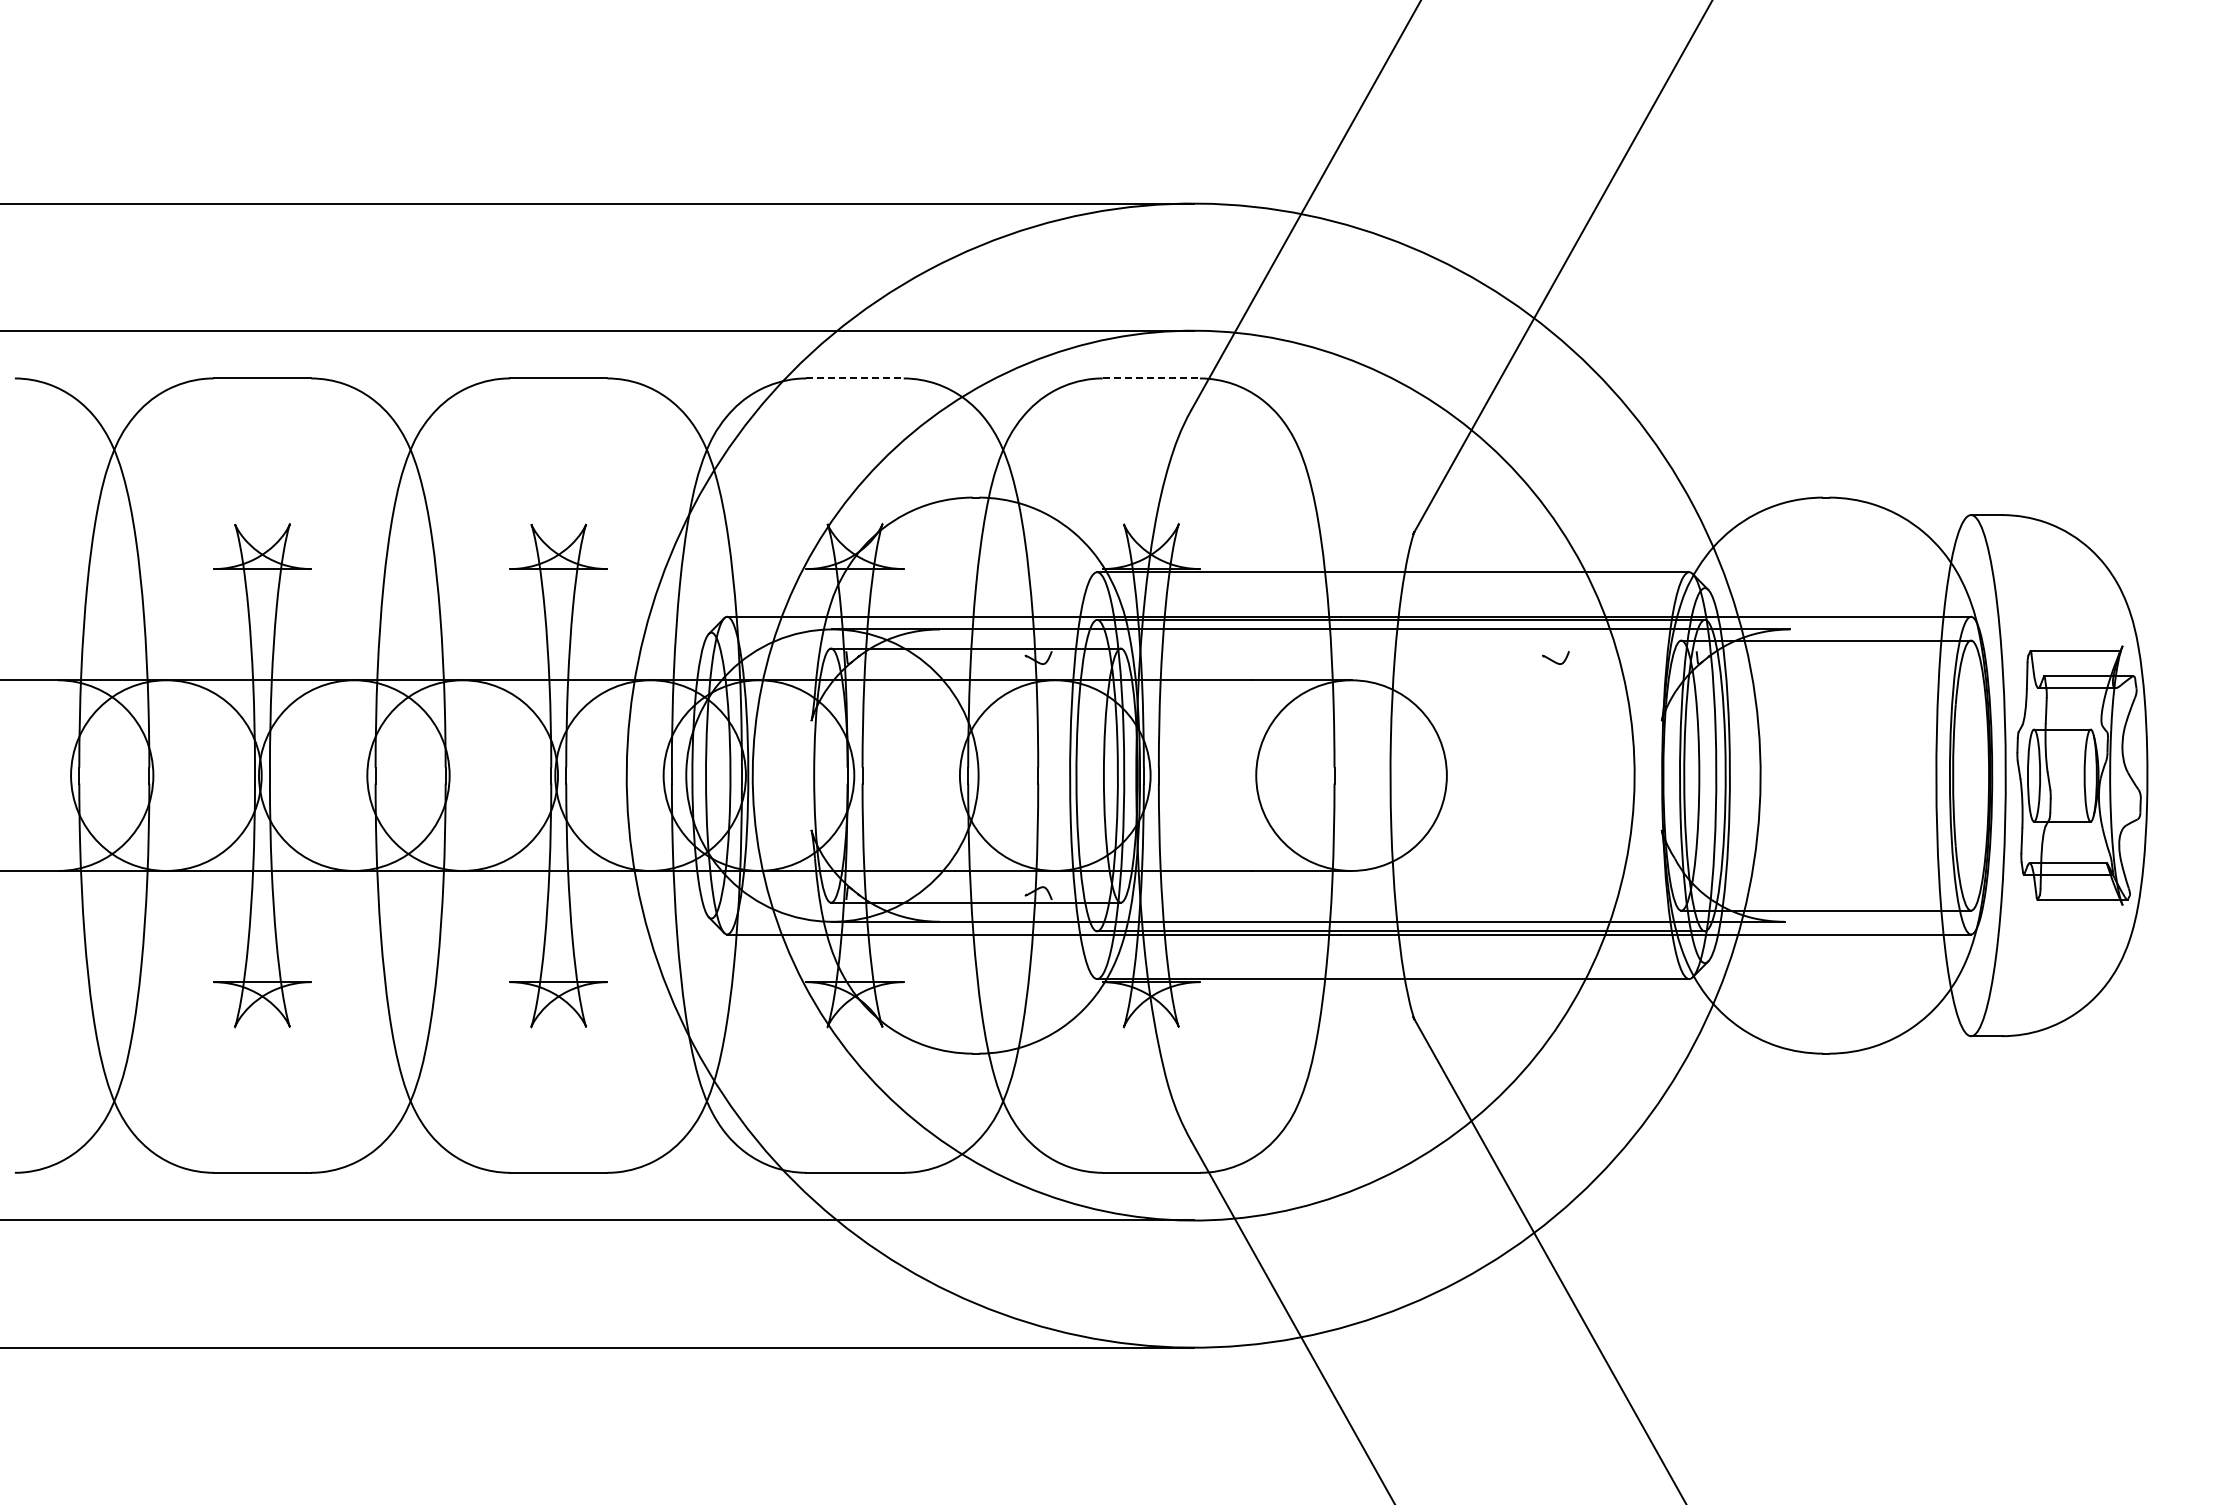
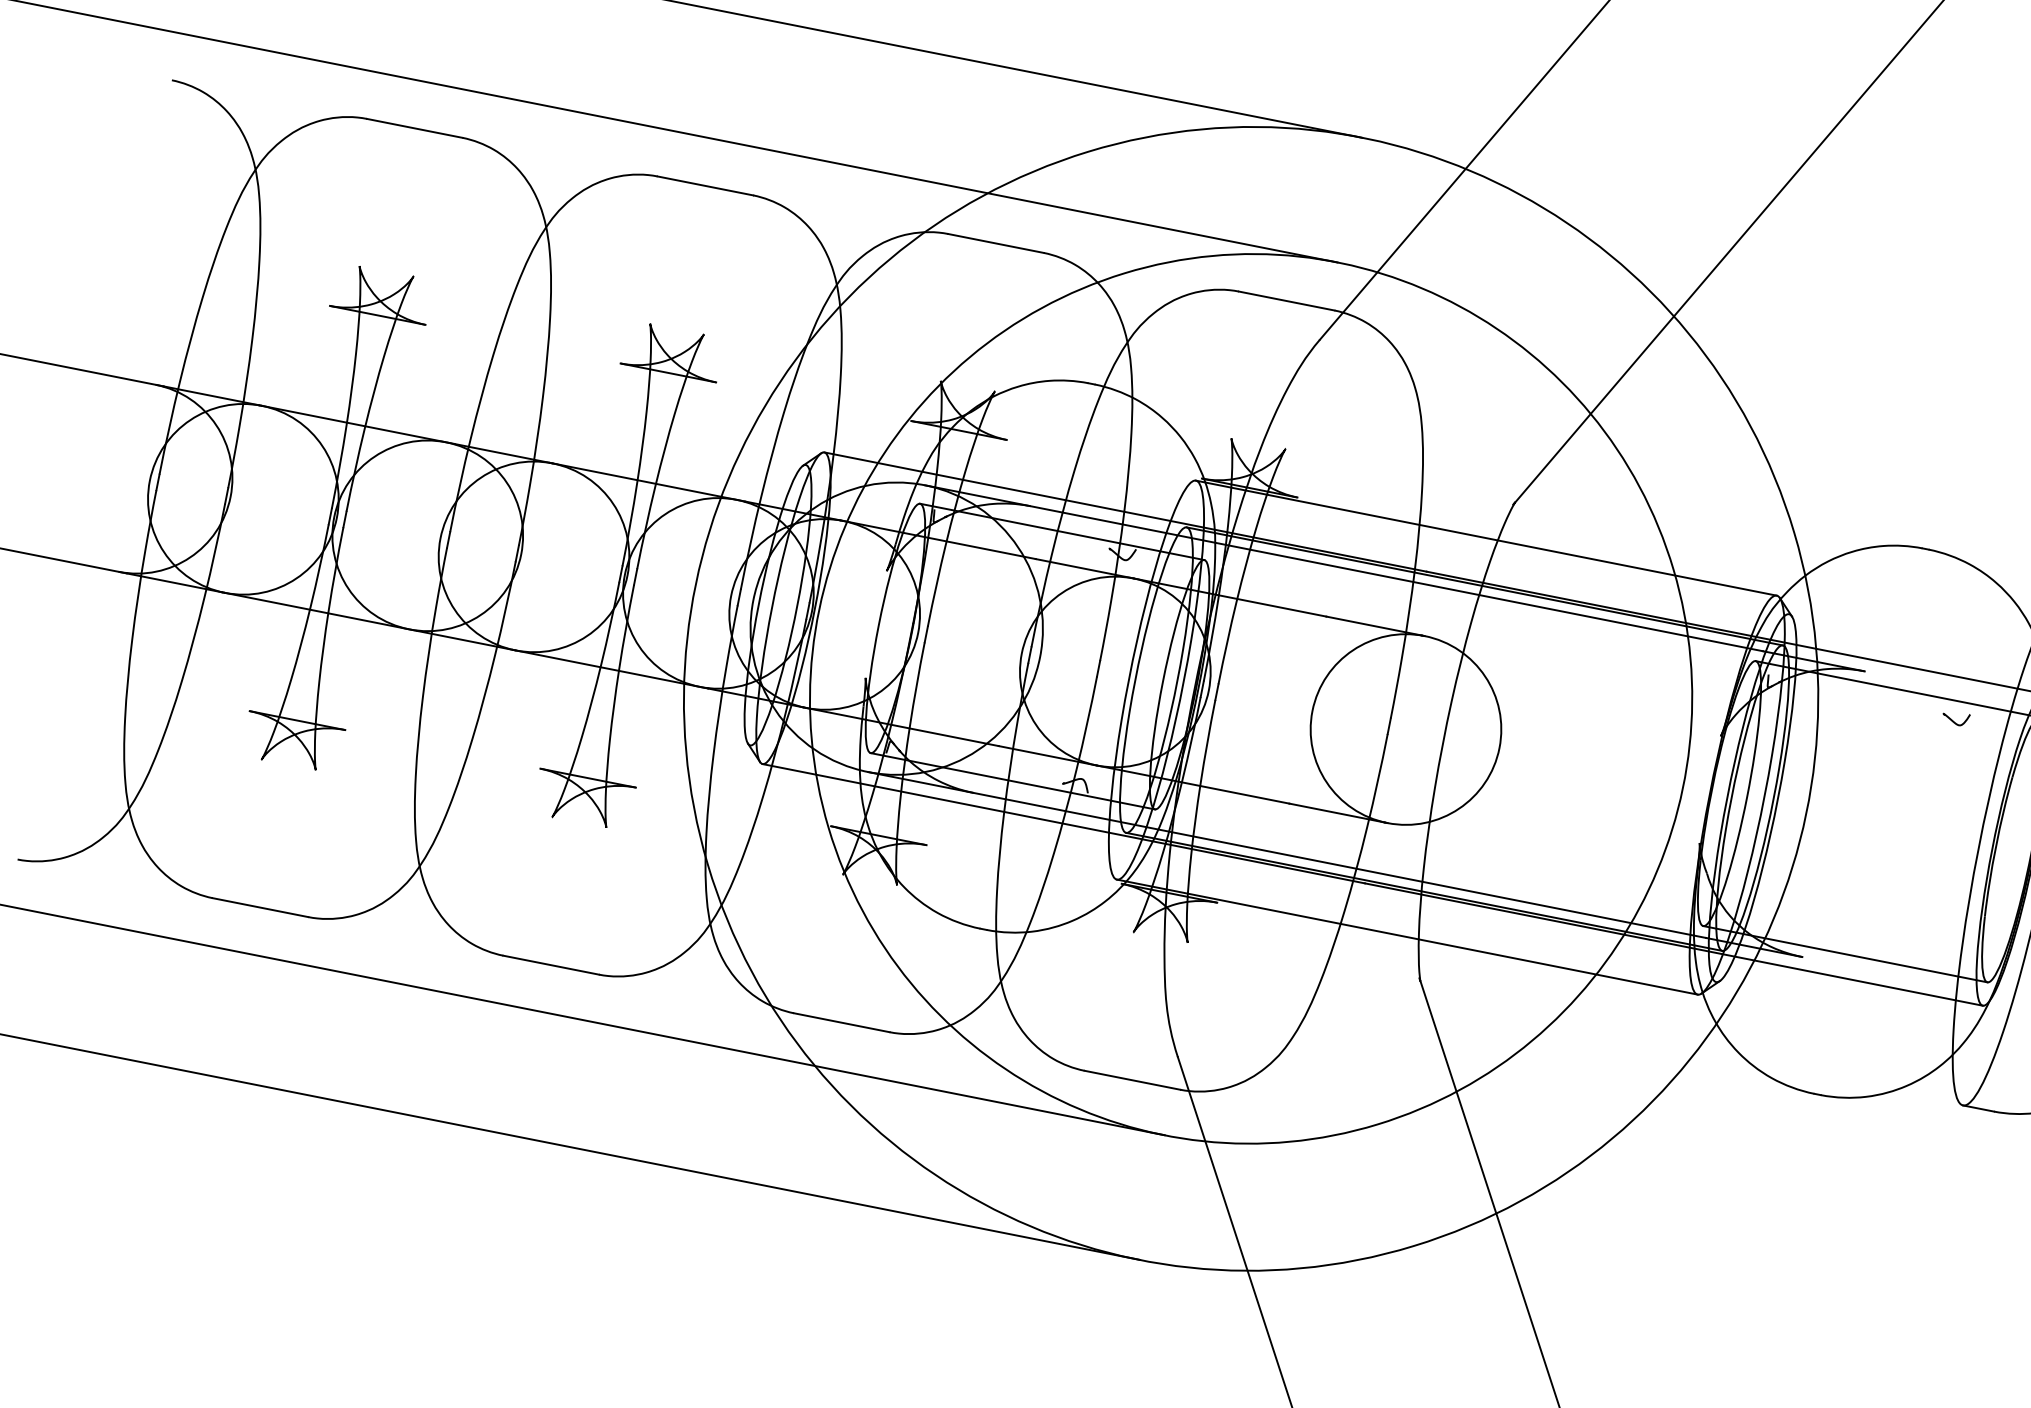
line: (855, 378) -> (996, 243), dashed -> solid
line: (1151, 378) -> (1286, 301), dashed -> solid
curve: (1554, 660) -> (1954, 720), moved

